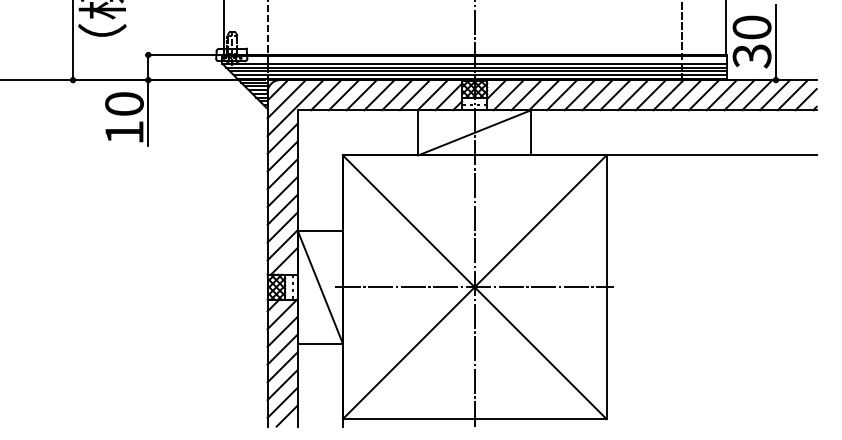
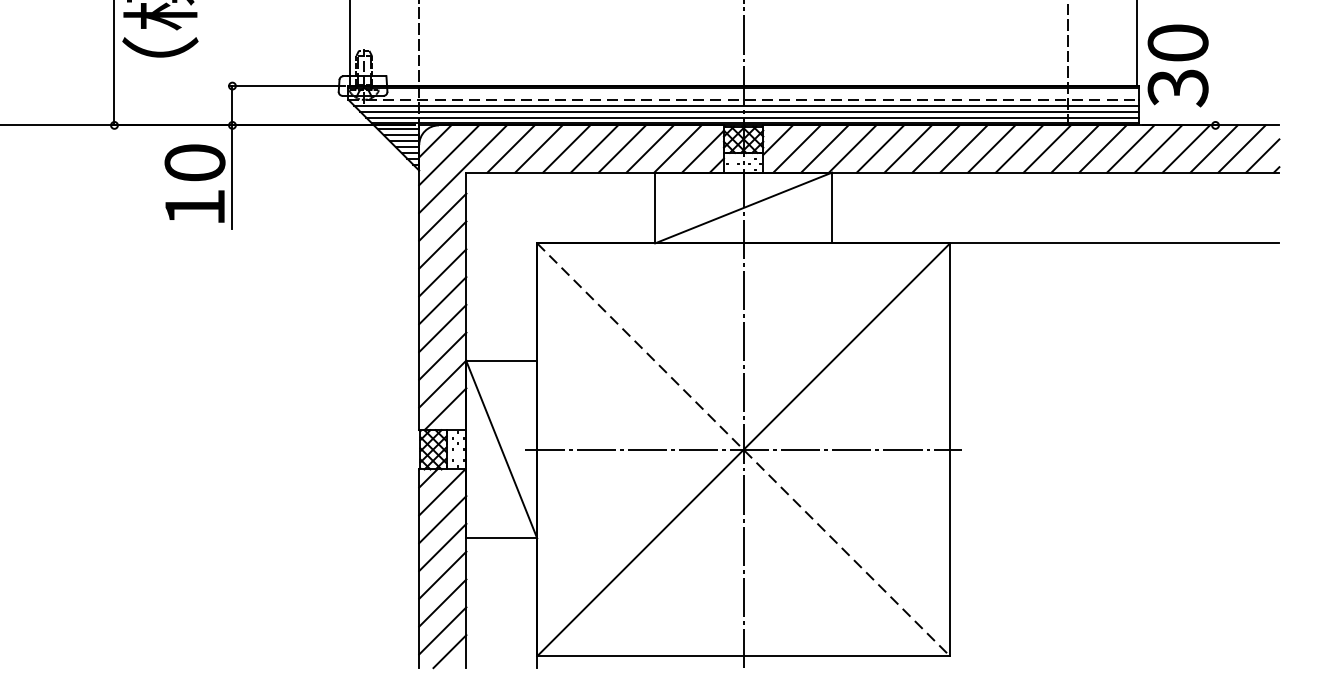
line: (775, 42) -> (1214, 66), removed
line: (475, 63) -> (744, 99), solid -> dashed
line: (475, 287) -> (744, 450), solid -> dashed

